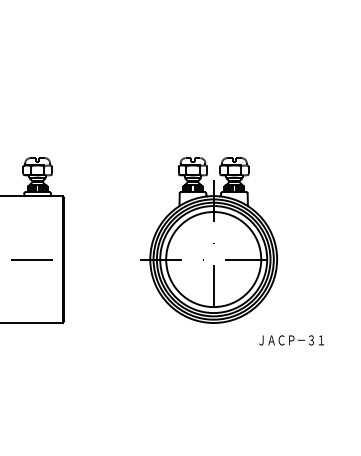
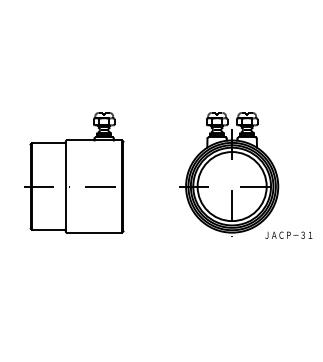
text: (291, 339) -> (288, 234), moved

